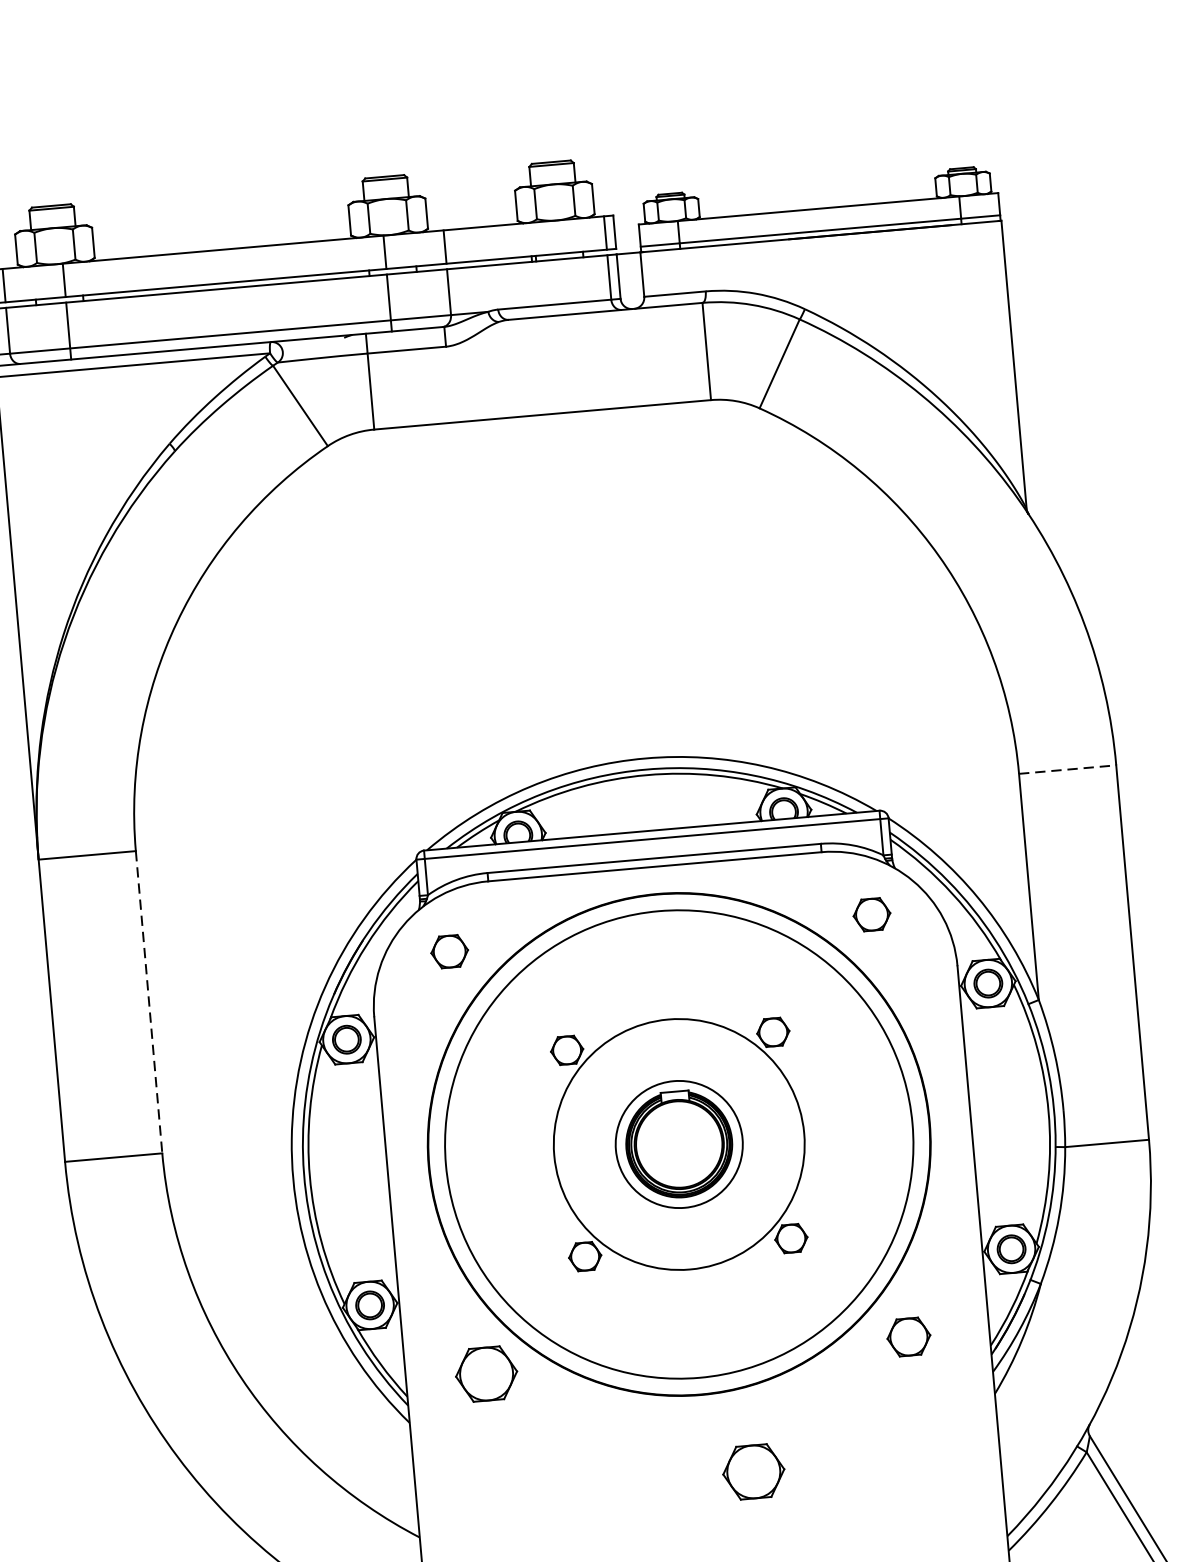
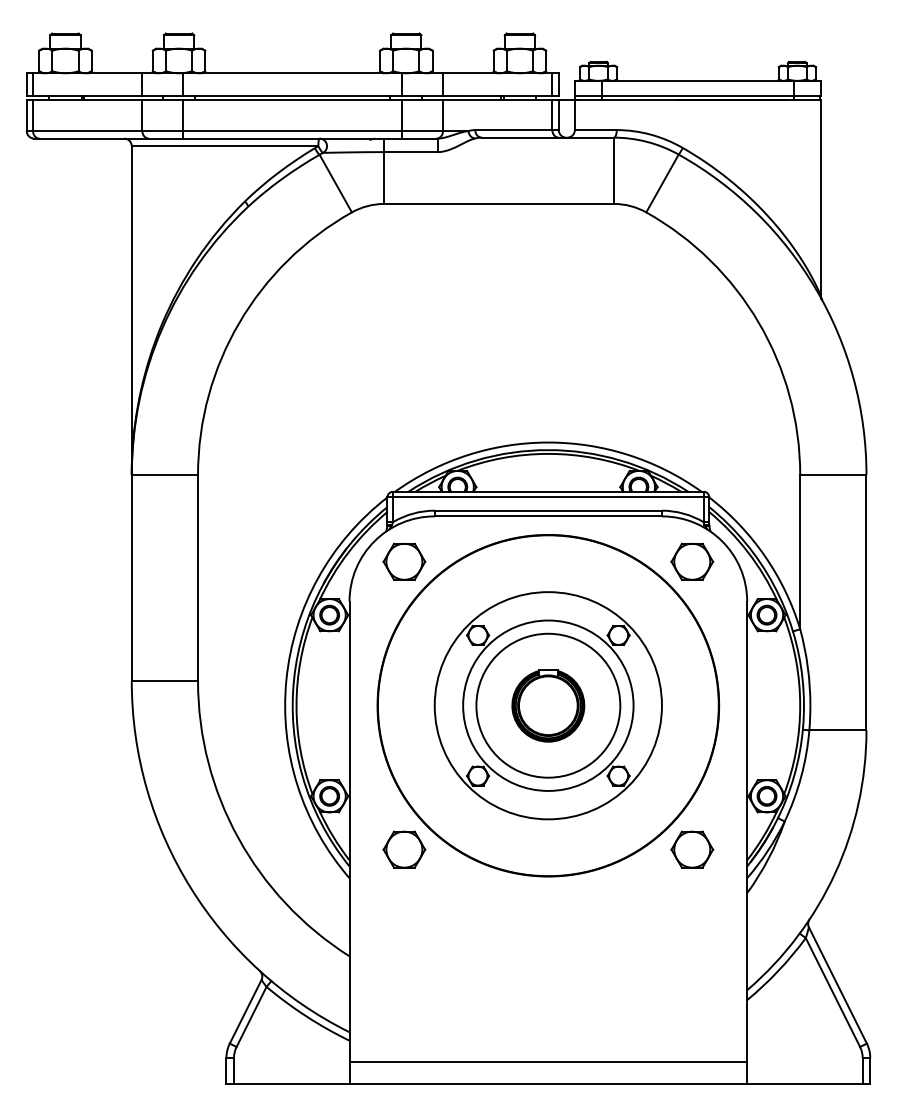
line: (1067, 770) -> (833, 475), dashed -> solid
part: (872, 914) -> (692, 561), size x1.67
part: (449, 951) -> (404, 561), size x1.67
line: (149, 1002) -> (198, 578), dashed -> solid
circle: (677, 1144) -> (547, 705), size x0.71
circle: (679, 1144) -> (548, 705), size x1.67
part: (909, 1336) -> (692, 849), size x1.43
part: (753, 1471) -> (579, 931), removed

